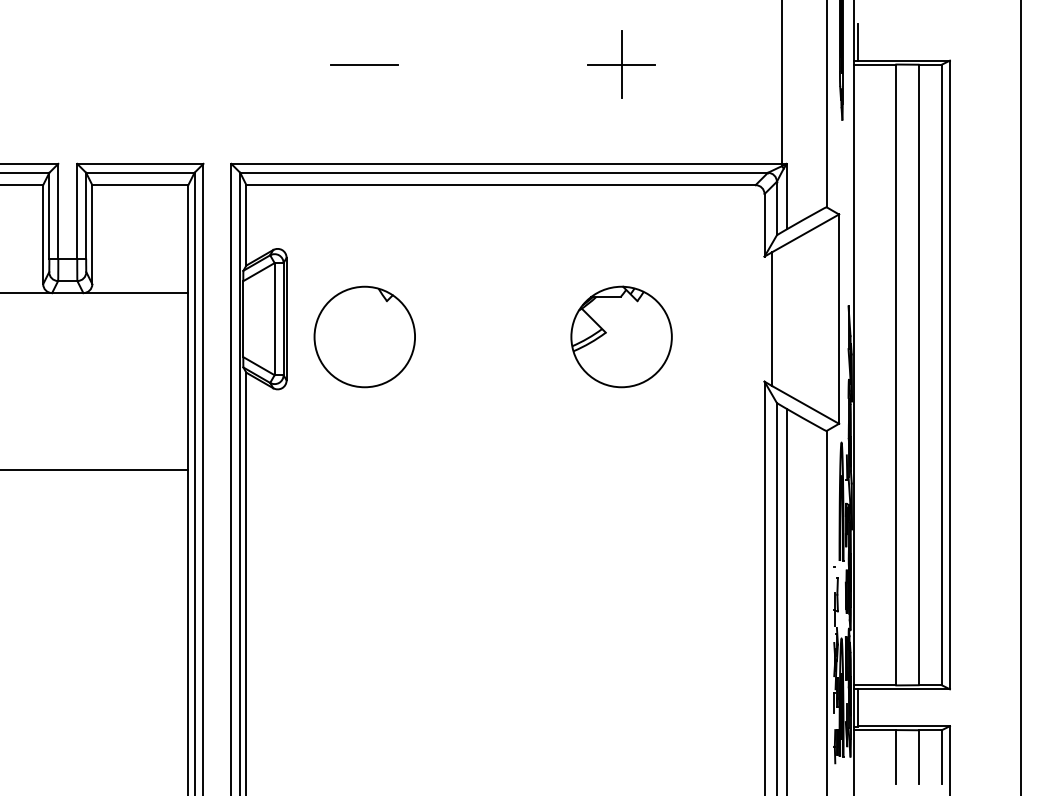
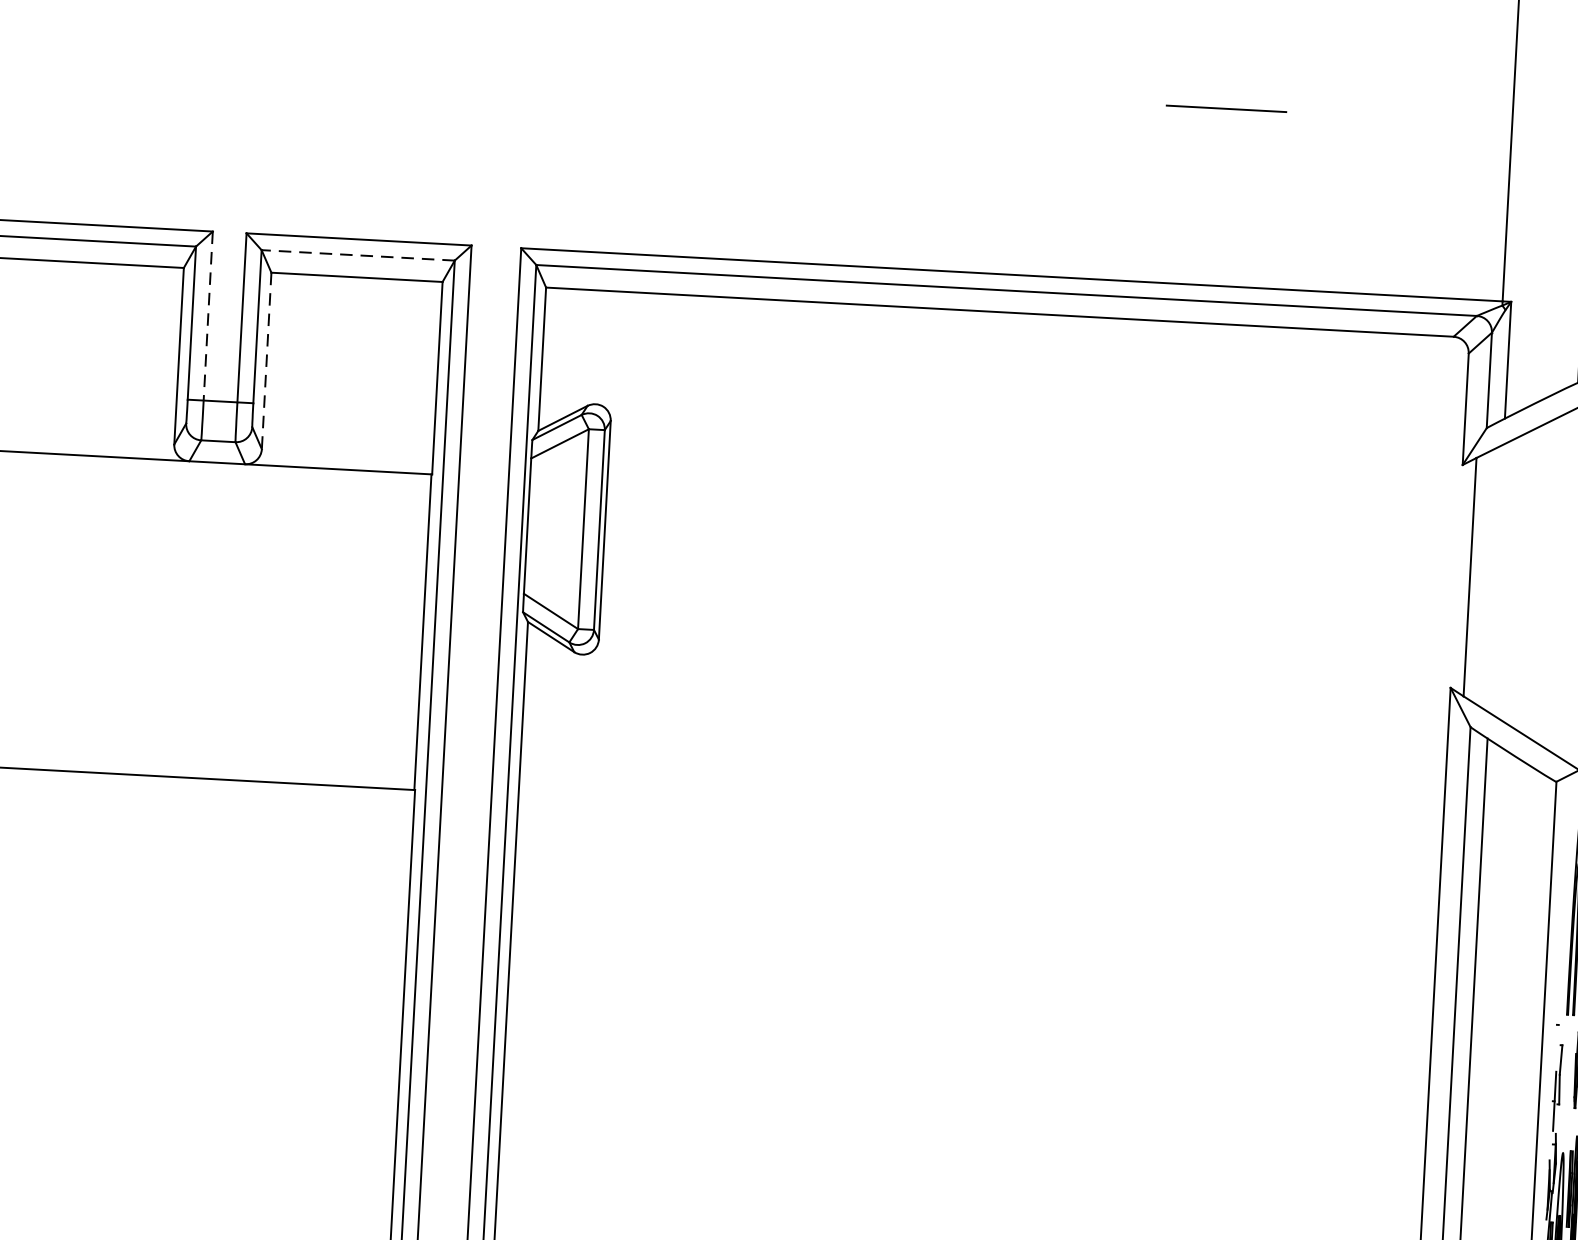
line: (364, 64) -> (768, 83), removed
line: (621, 64) -> (1226, 108), removed
line: (139, 172) -> (356, 254), solid -> dashed
line: (58, 211) -> (208, 316), solid -> dashed
line: (92, 234) -> (266, 360), solid -> dashed
part: (364, 336) -> (741, 568), removed
part: (621, 336) -> (1199, 593), removed

